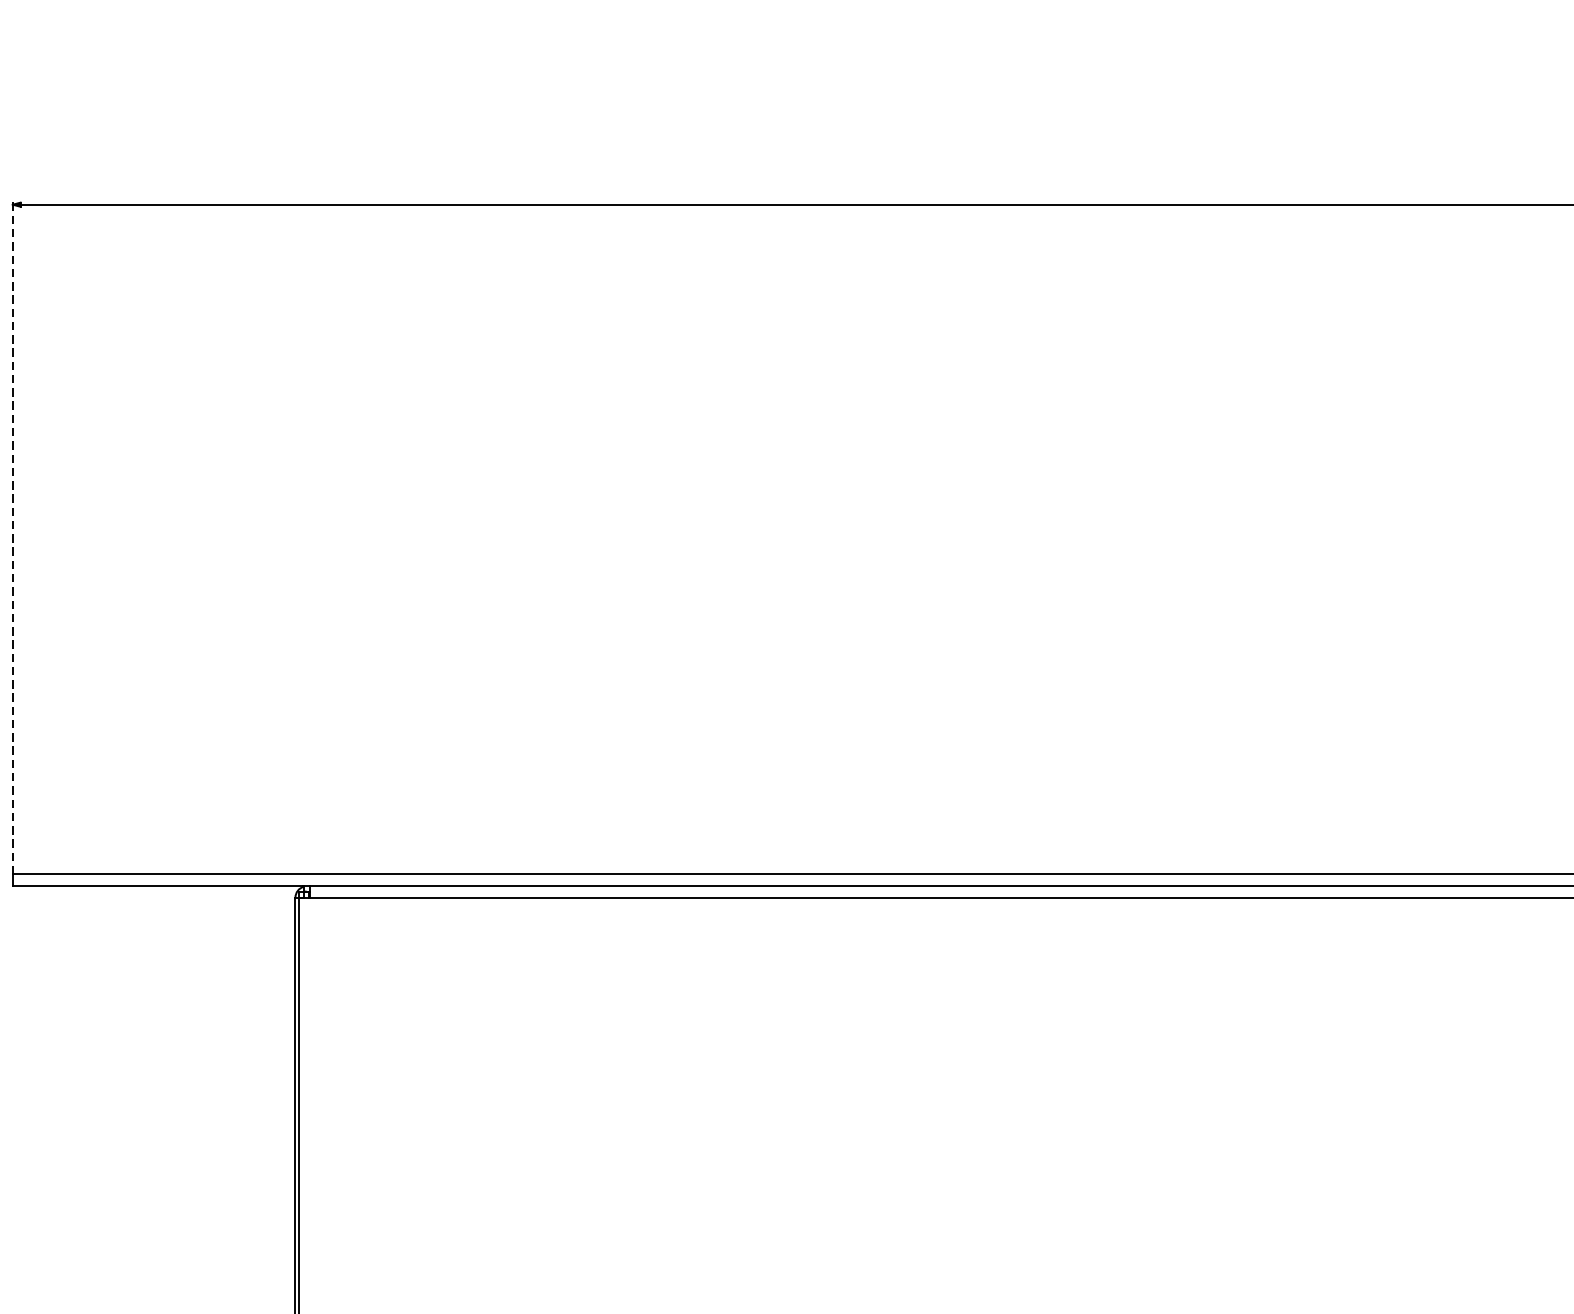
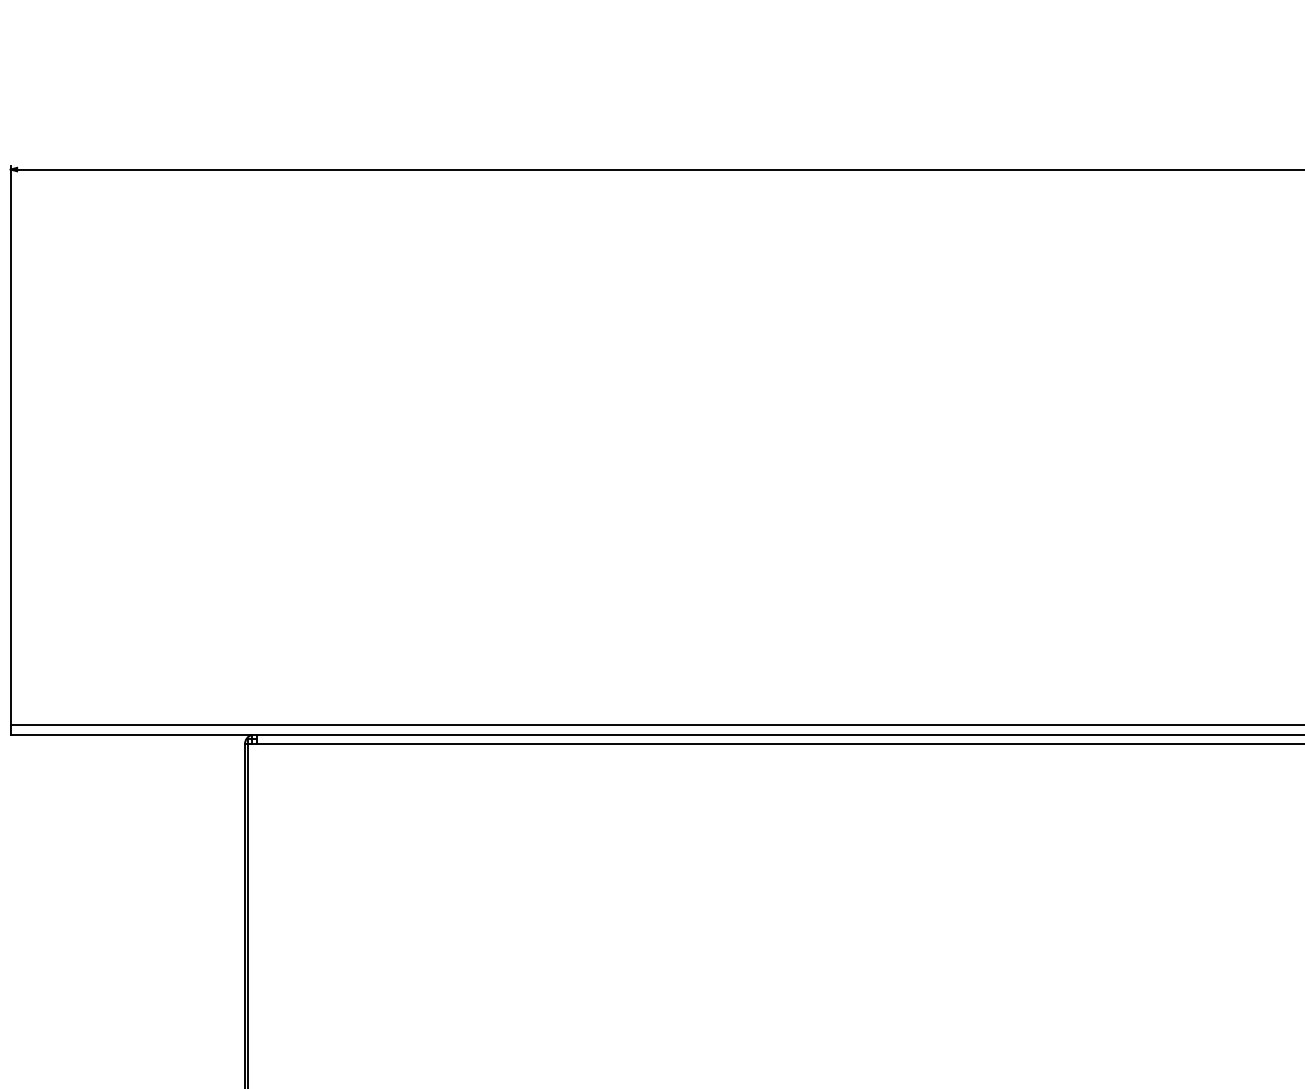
line: (12, 536) -> (10, 444), dashed -> solid

